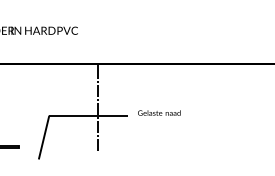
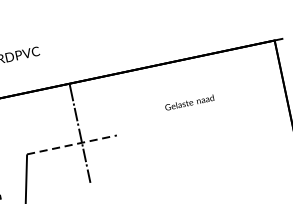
text: (159, 112) -> (189, 102), moved
line: (89, 115) -> (72, 144), solid -> dashed

